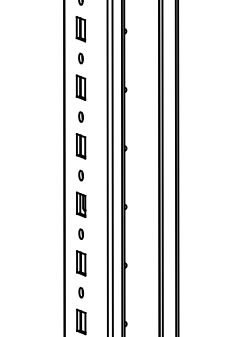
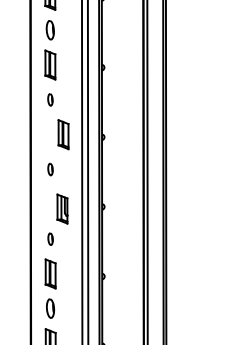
part: (80, 58) -> (49, 30), size x1.6
part: (80, 146) -> (62, 134), moved
part: (81, 204) -> (62, 208), moved
part: (81, 292) -> (51, 308), size x1.6

